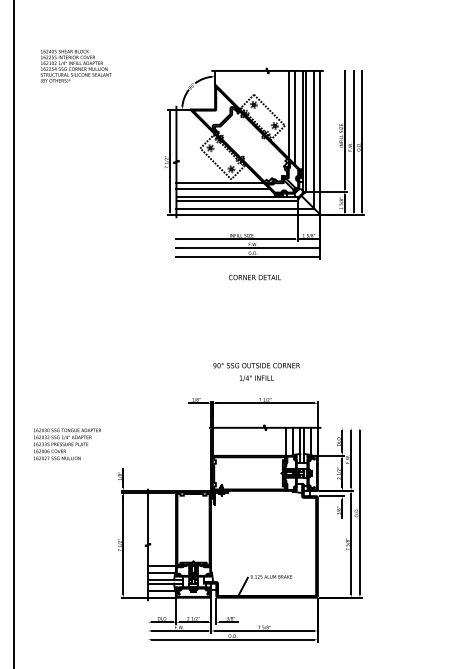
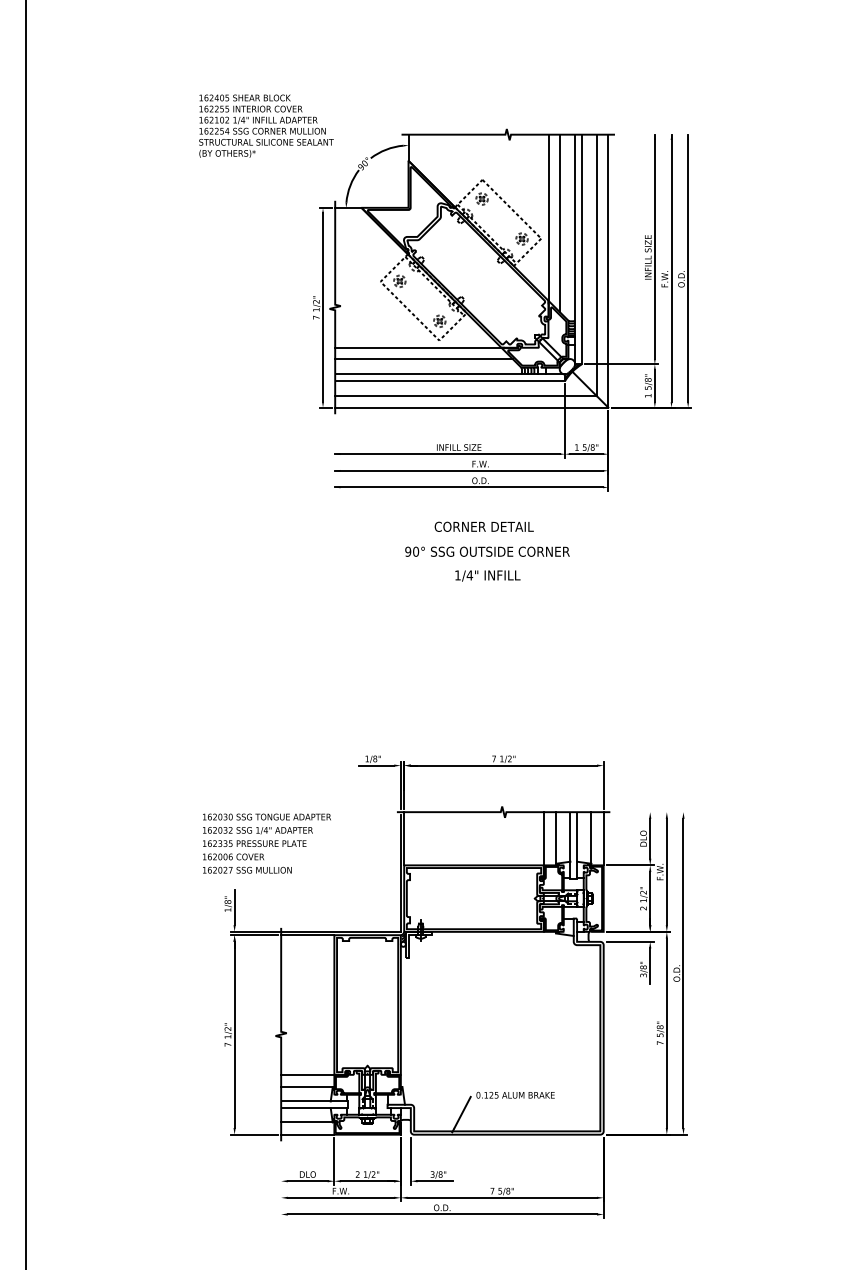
text: (76, 65) -> (266, 124), moved
text: (256, 372) -> (487, 564), moved
text: (67, 444) -> (266, 843), moved

